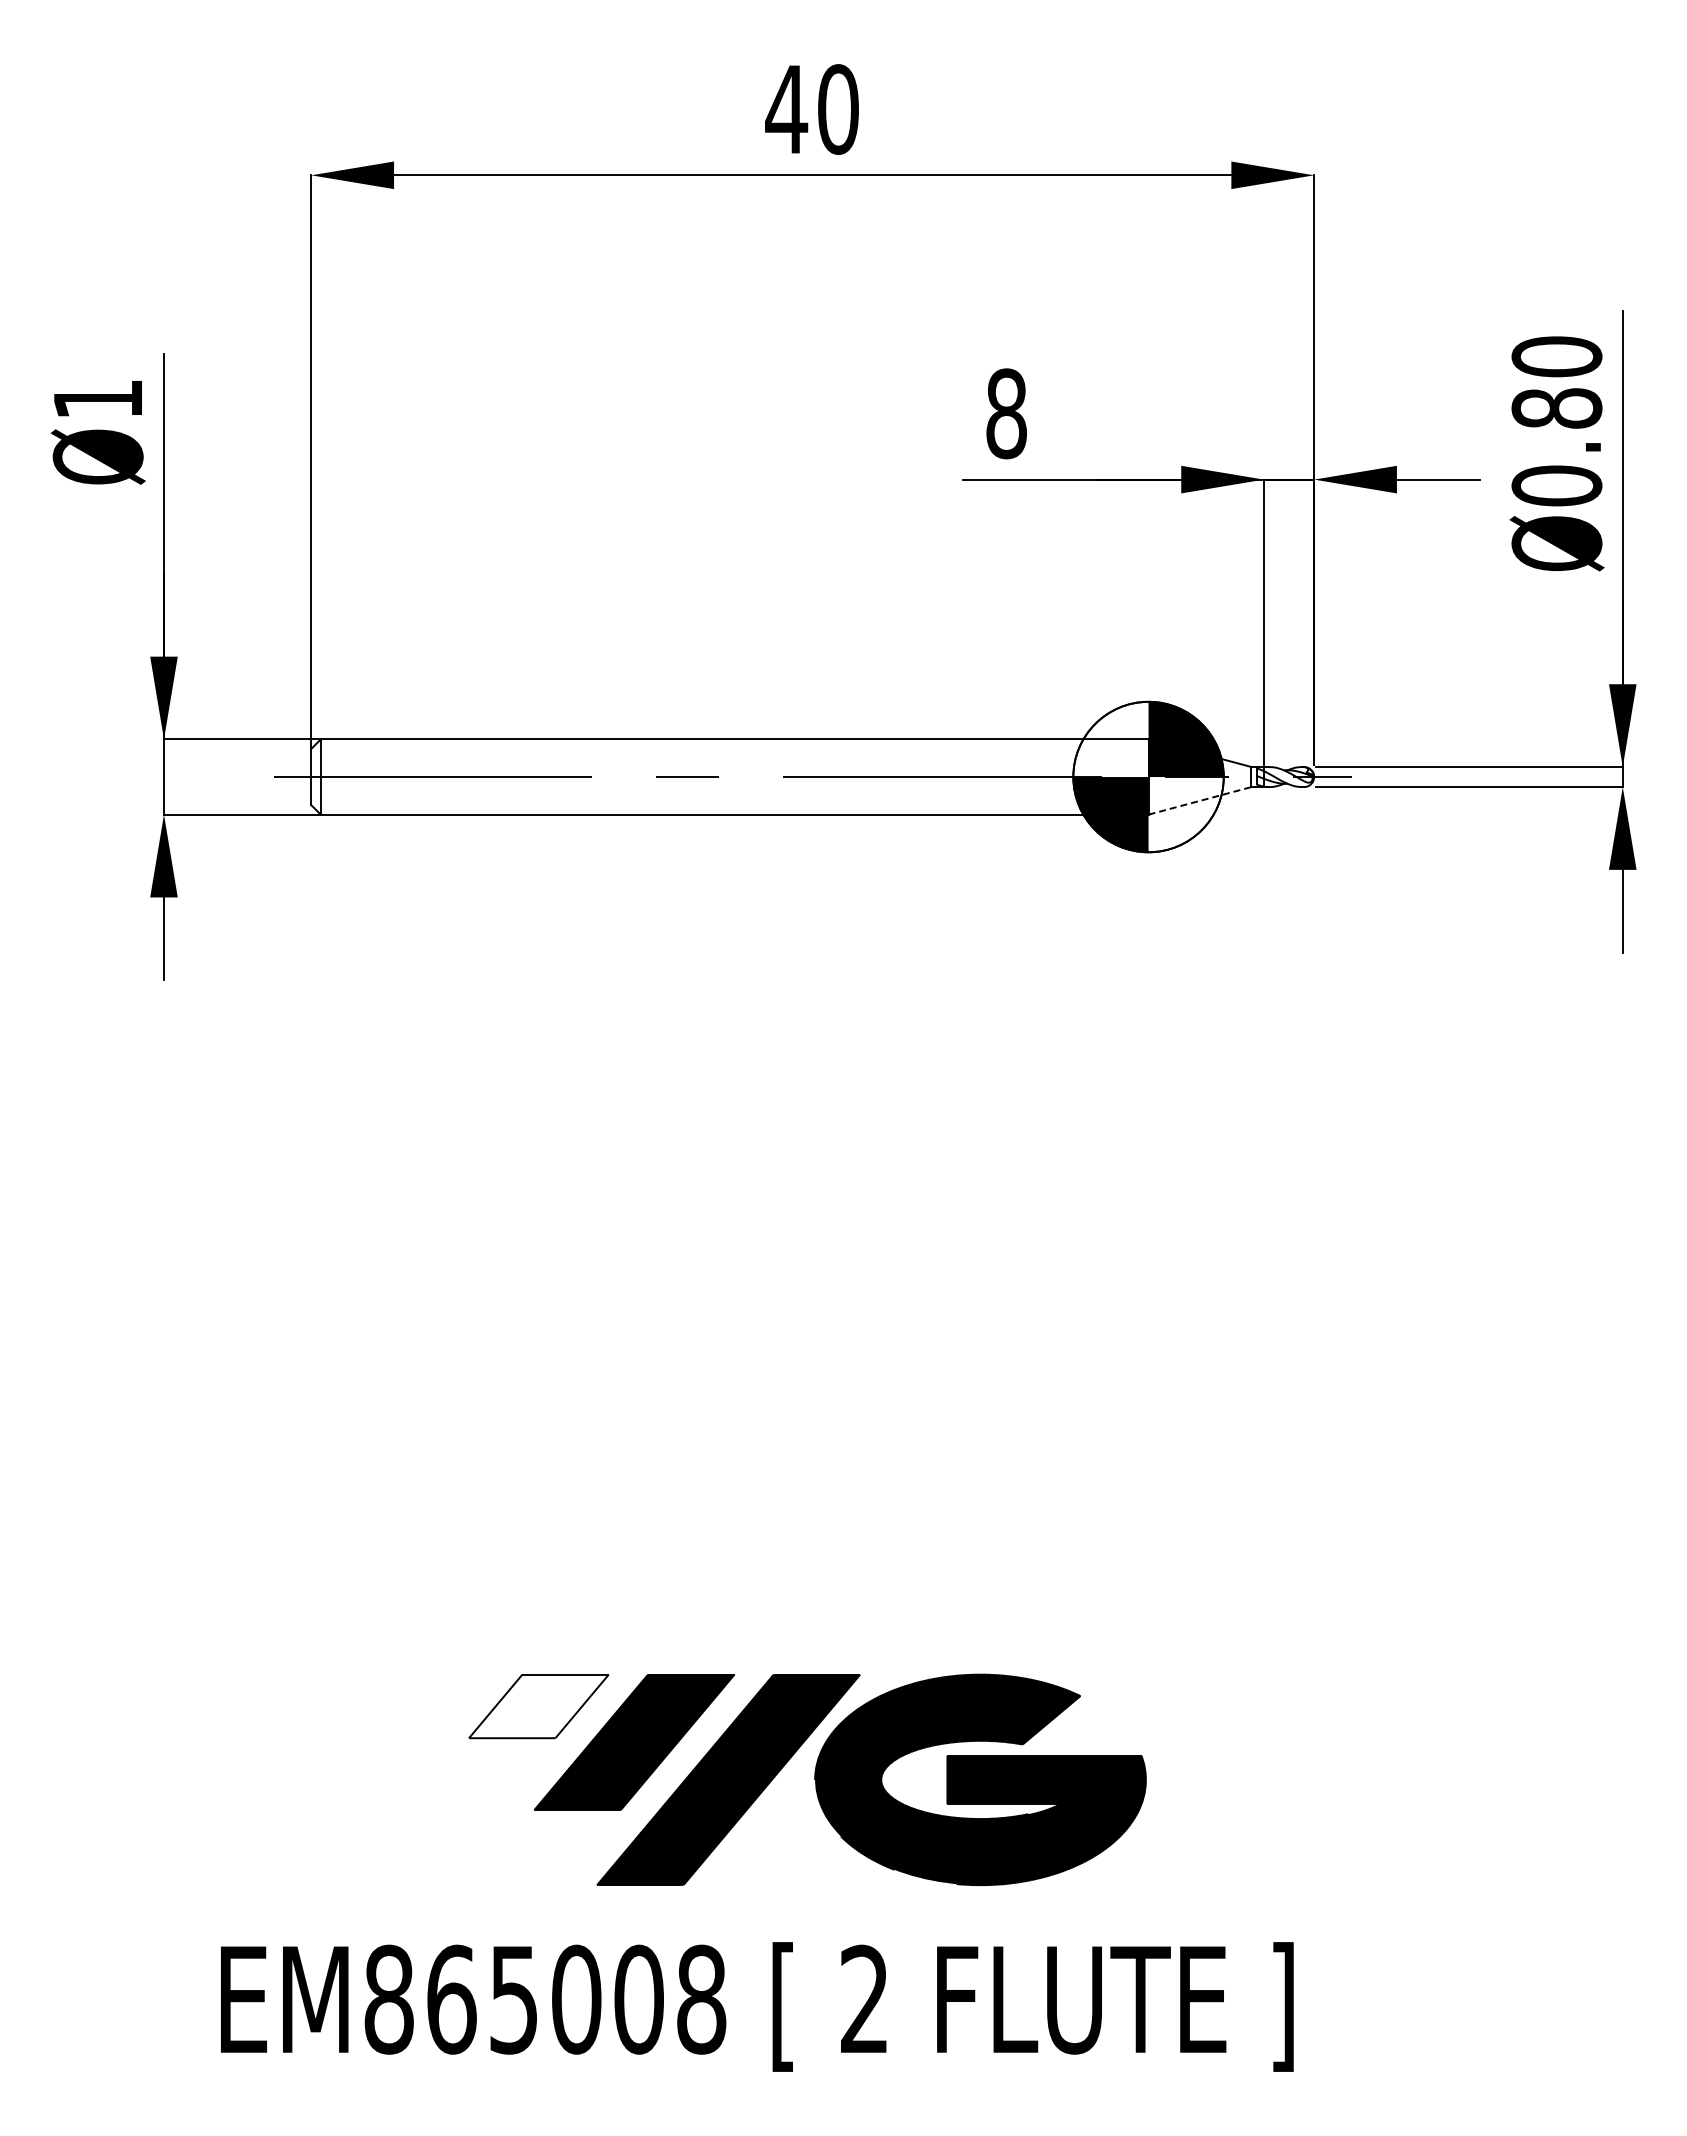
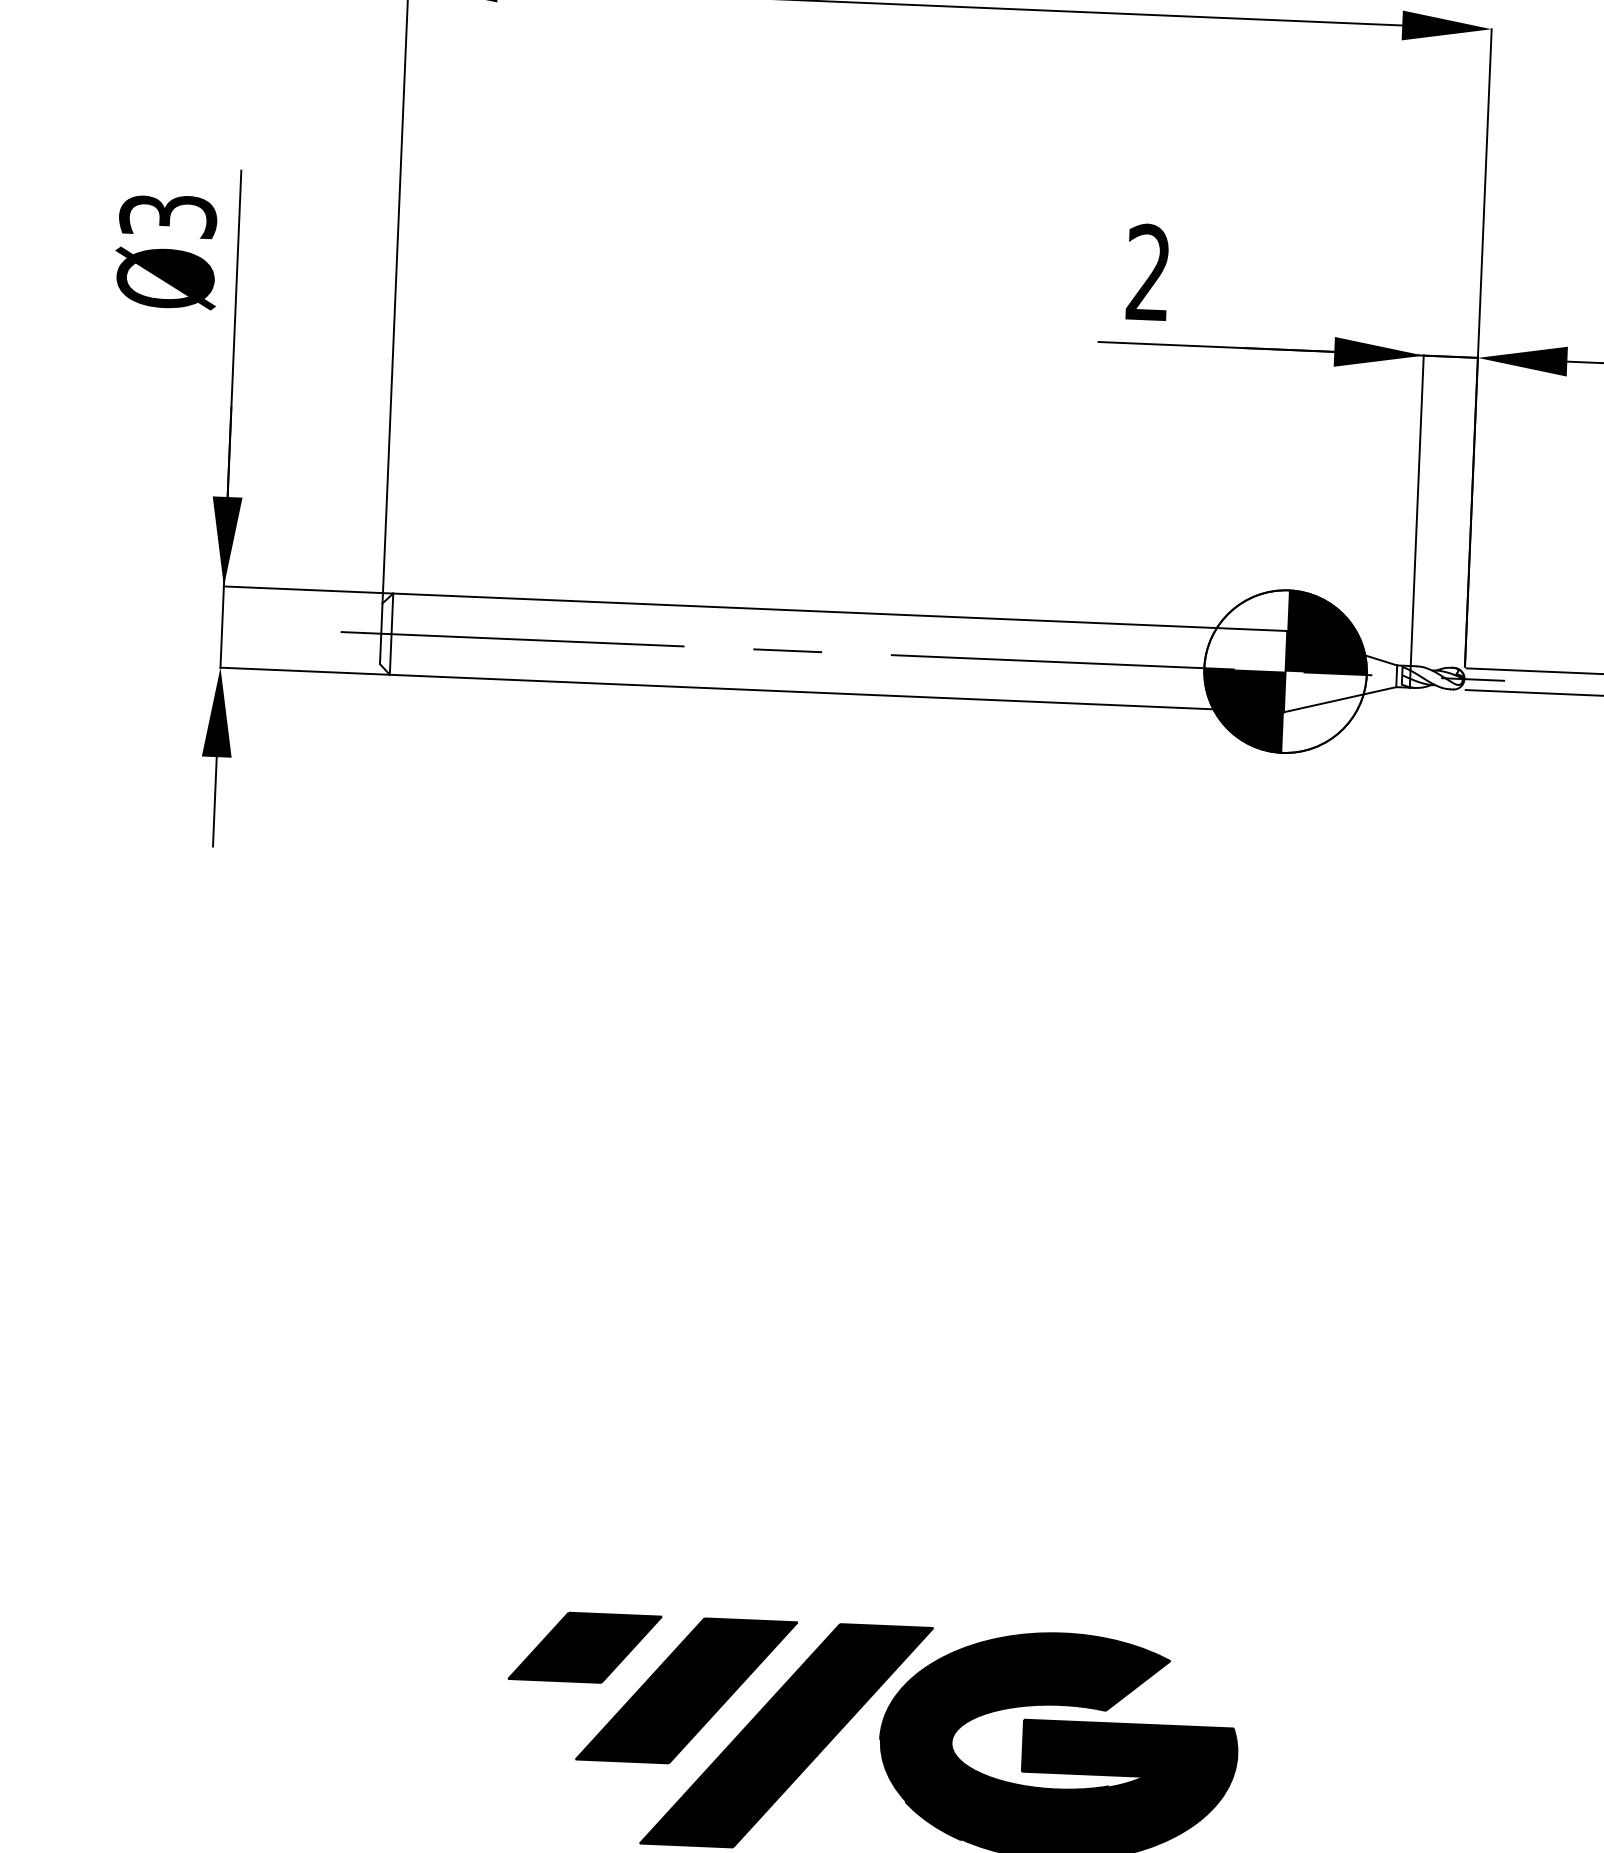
text: (97, 399) -> (167, 216), Ø1 -> Ø3
text: (1006, 413) -> (1148, 272), 8 -> 2
line: (1200, 800) -> (1340, 699), dashed -> solid
fill: (538, 1706) -> (584, 1647), added

